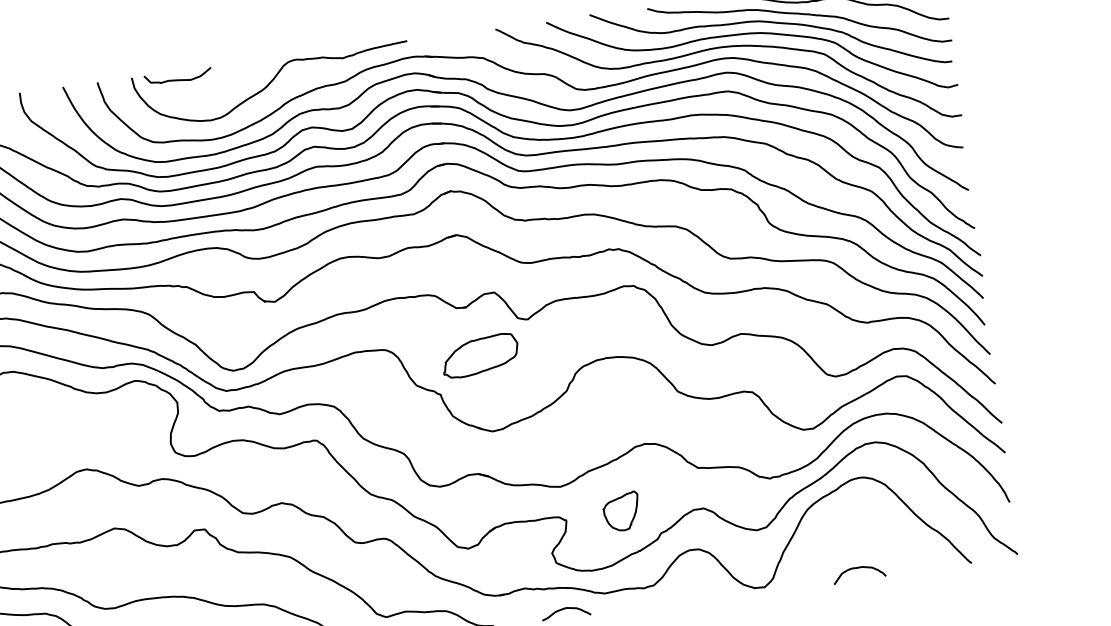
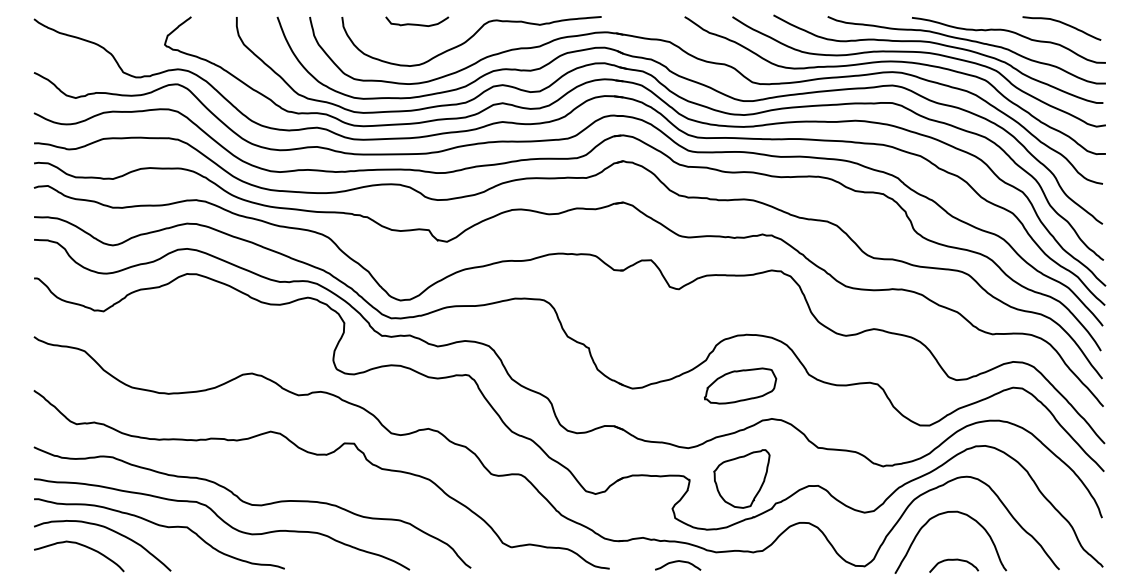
curve: (176, 78) -> (415, 23), moved
part: (480, 355) -> (740, 385), moved
part: (621, 511) -> (741, 478), size x1.67
curve: (840, 521) -> (943, 514), added

